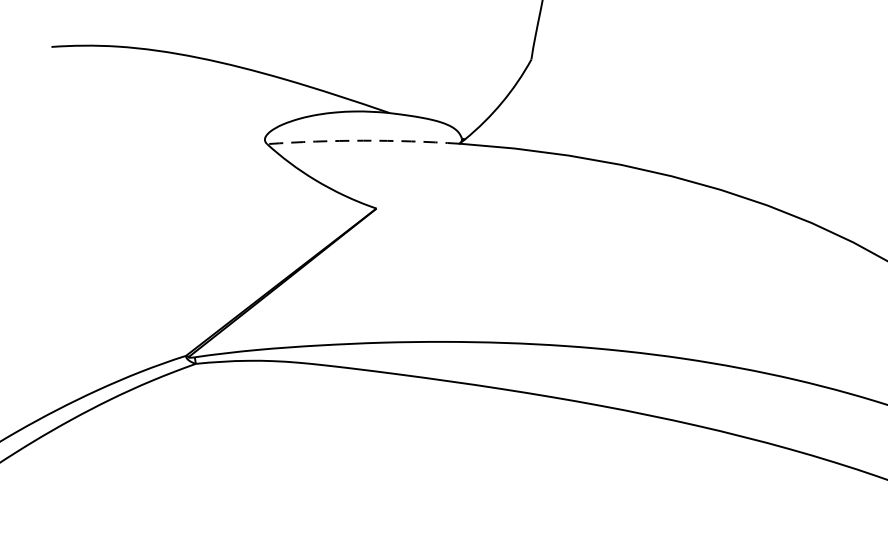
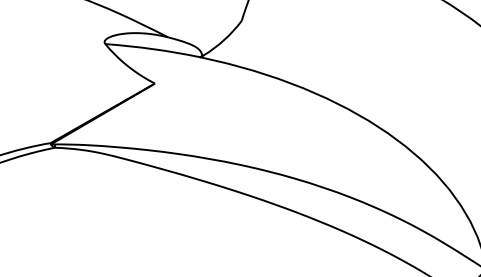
arc: (364, 141) -> (153, 49), dashed -> solid

